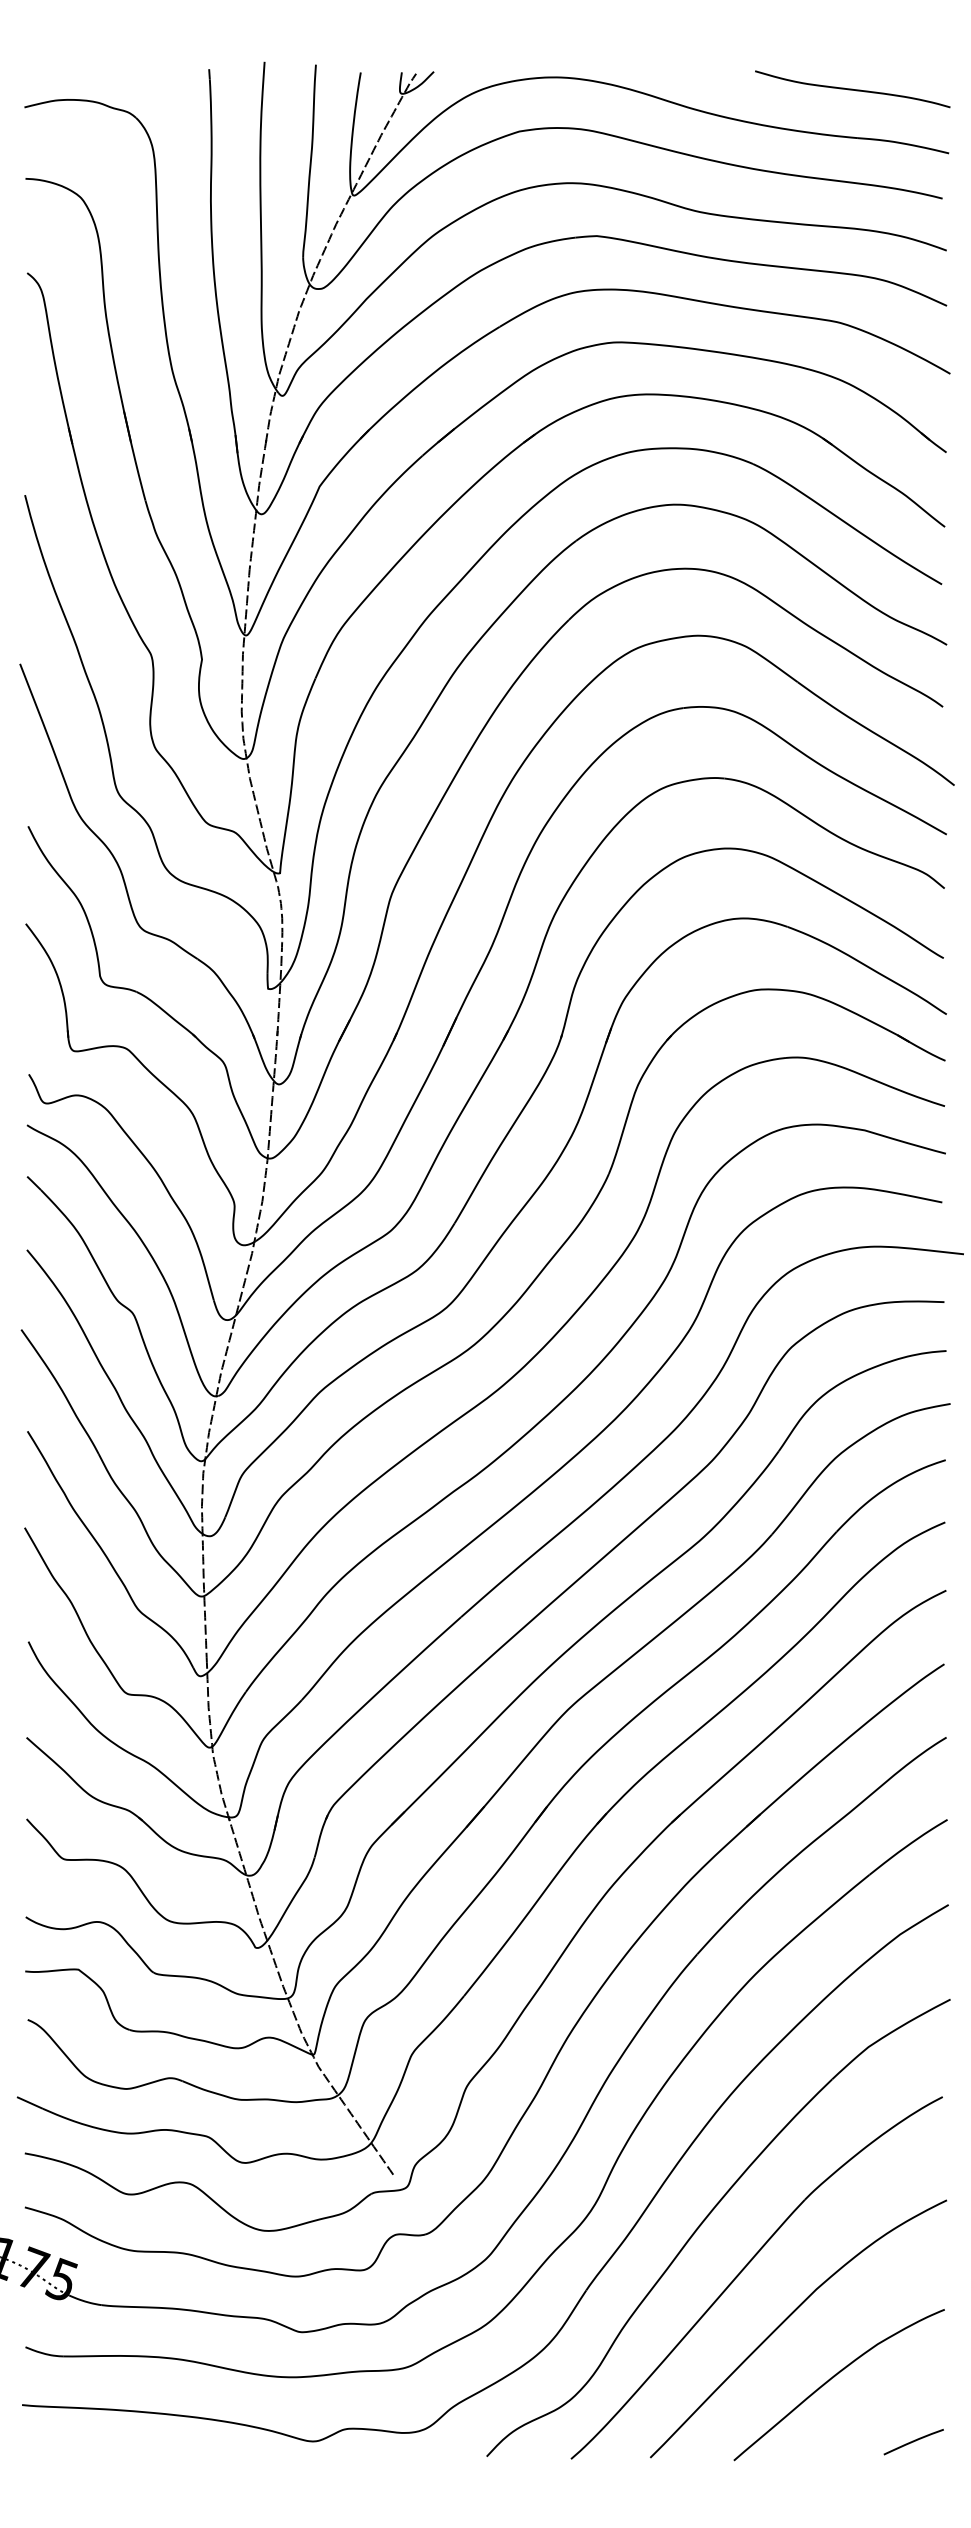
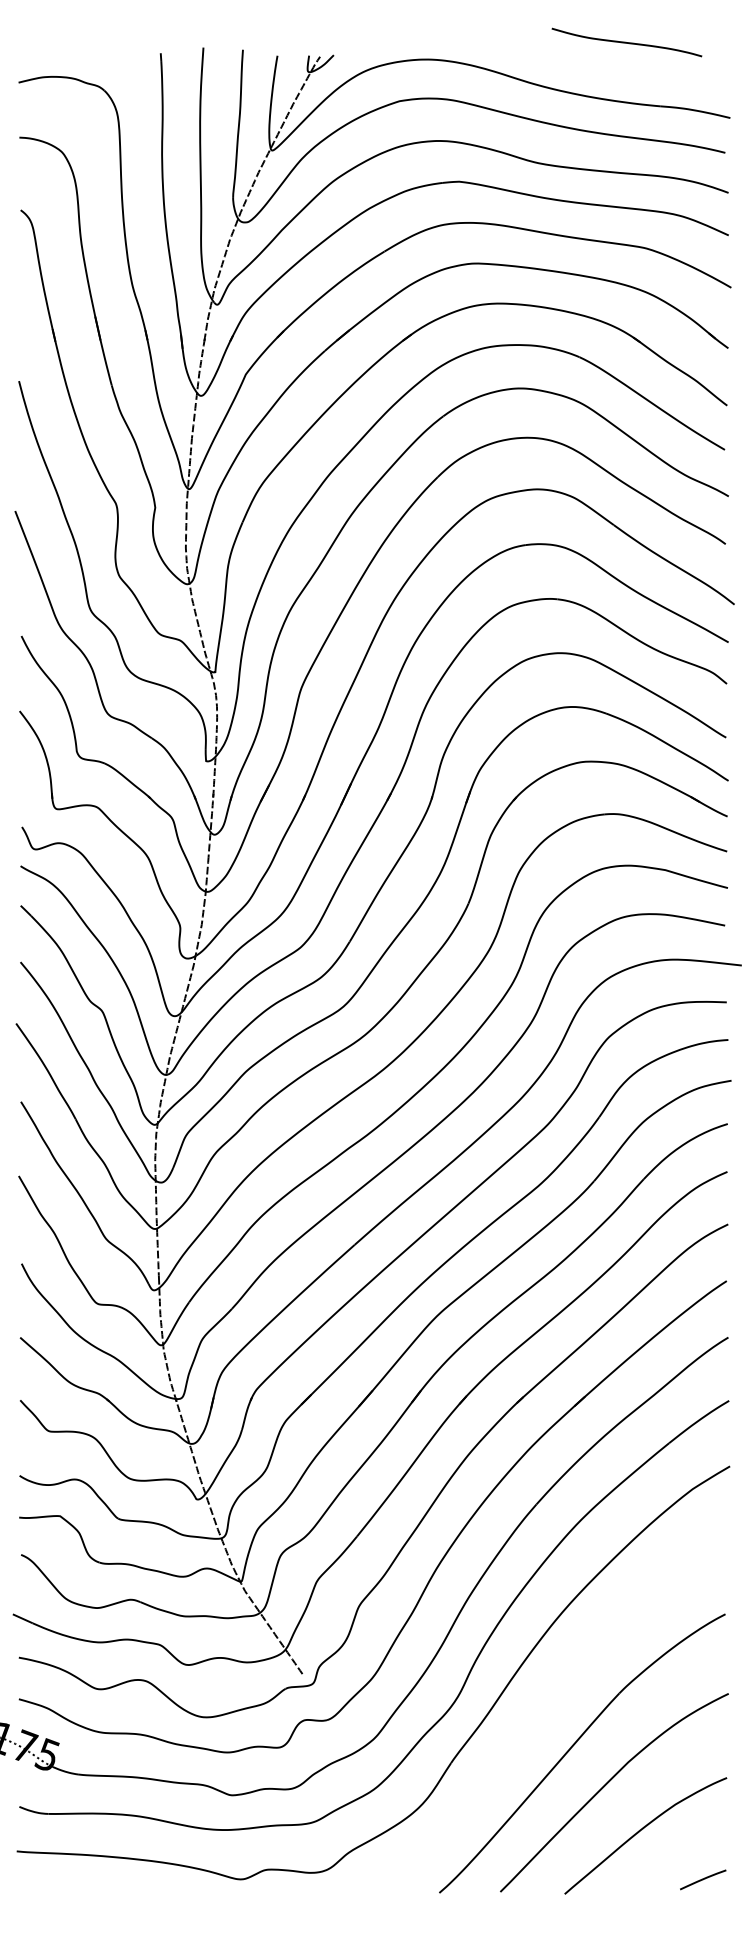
curve: (852, 89) -> (626, 42), moved
part: (706, 2219) -> (543, 1708), removed

